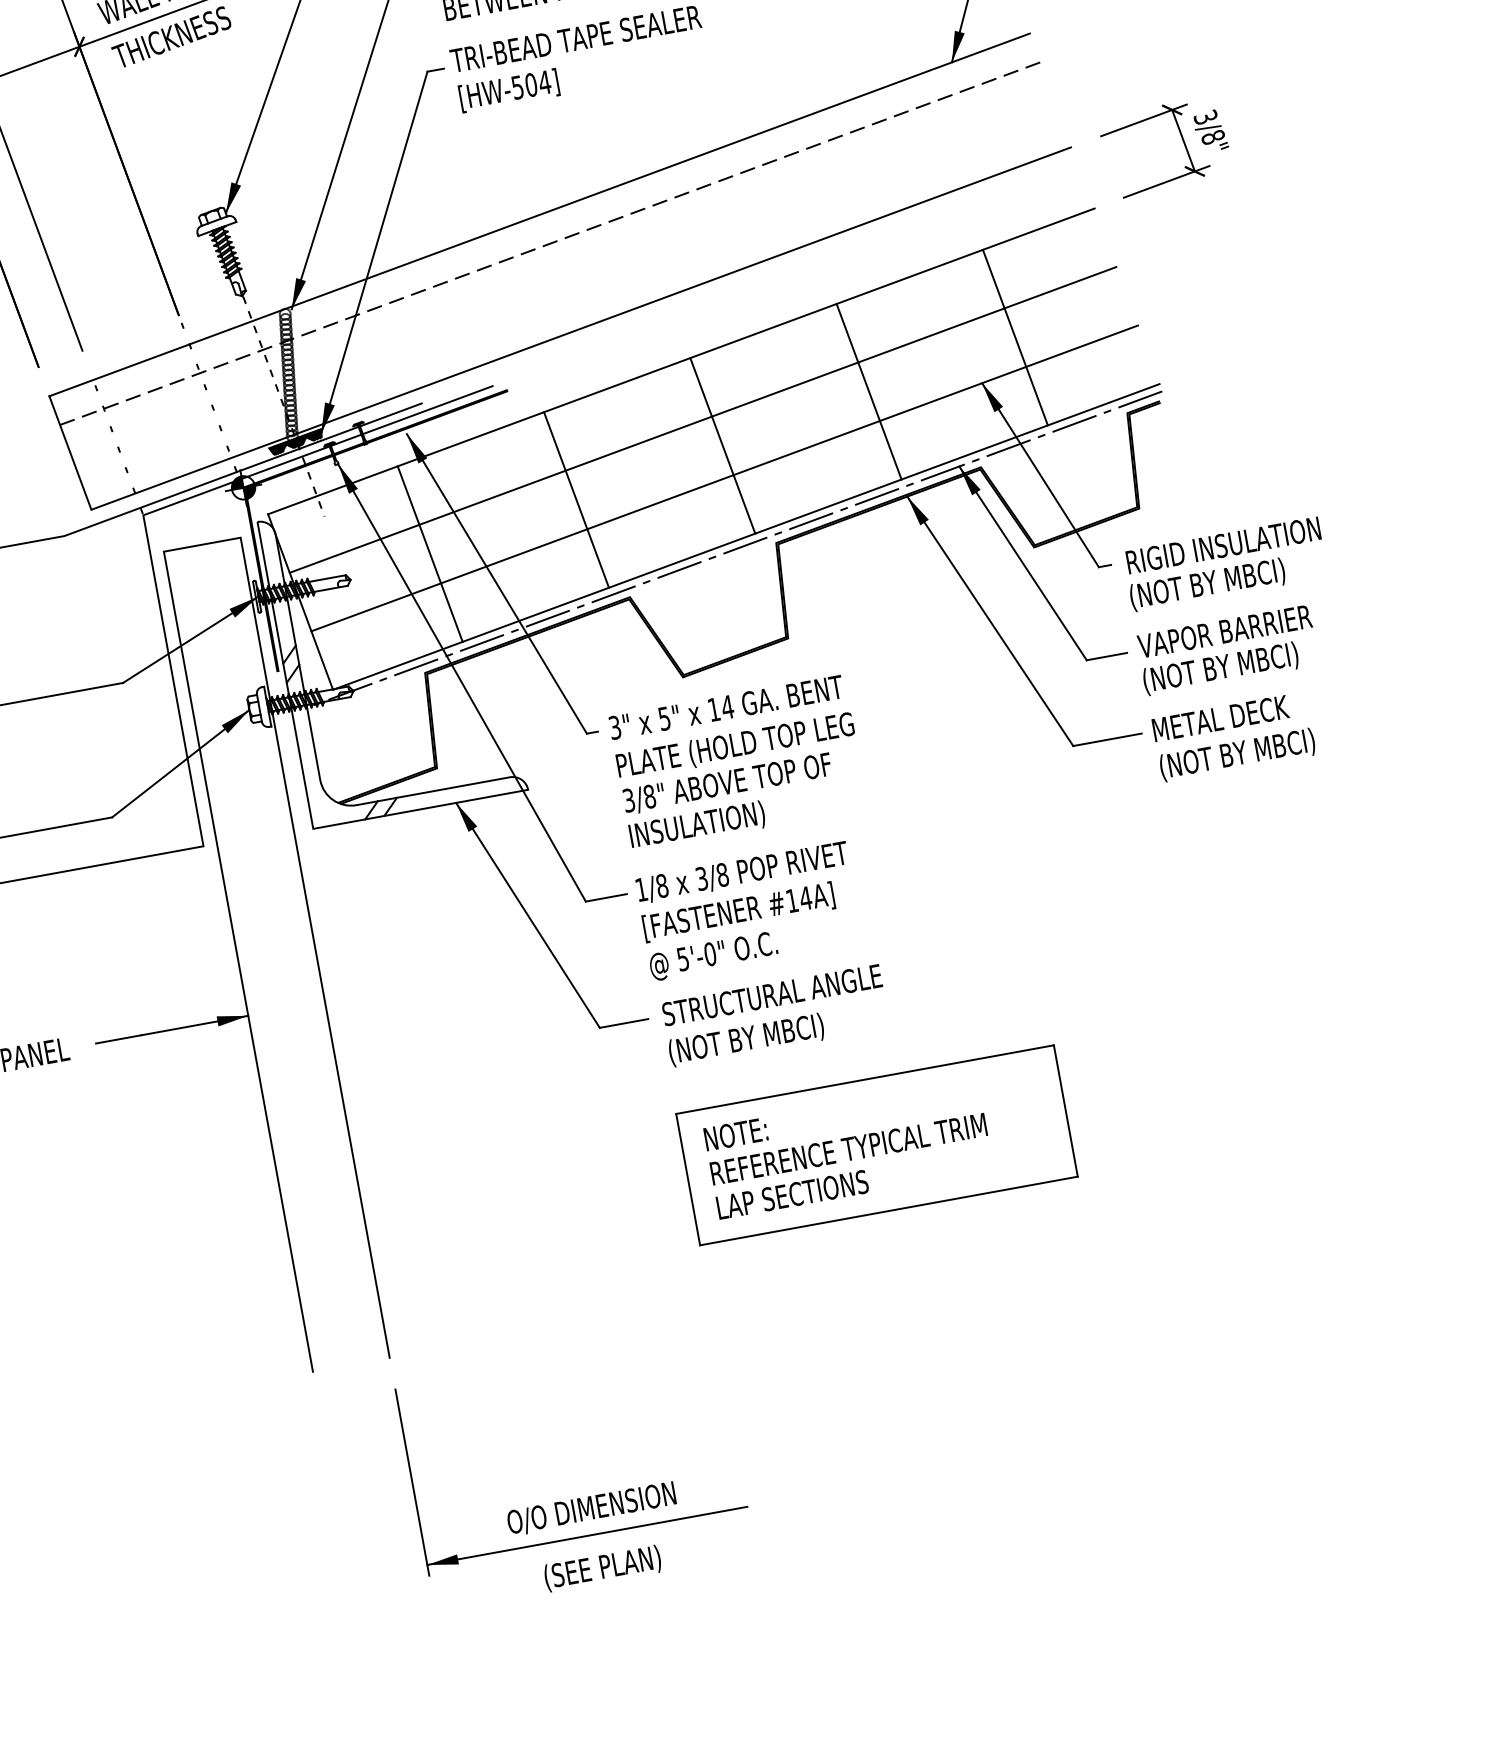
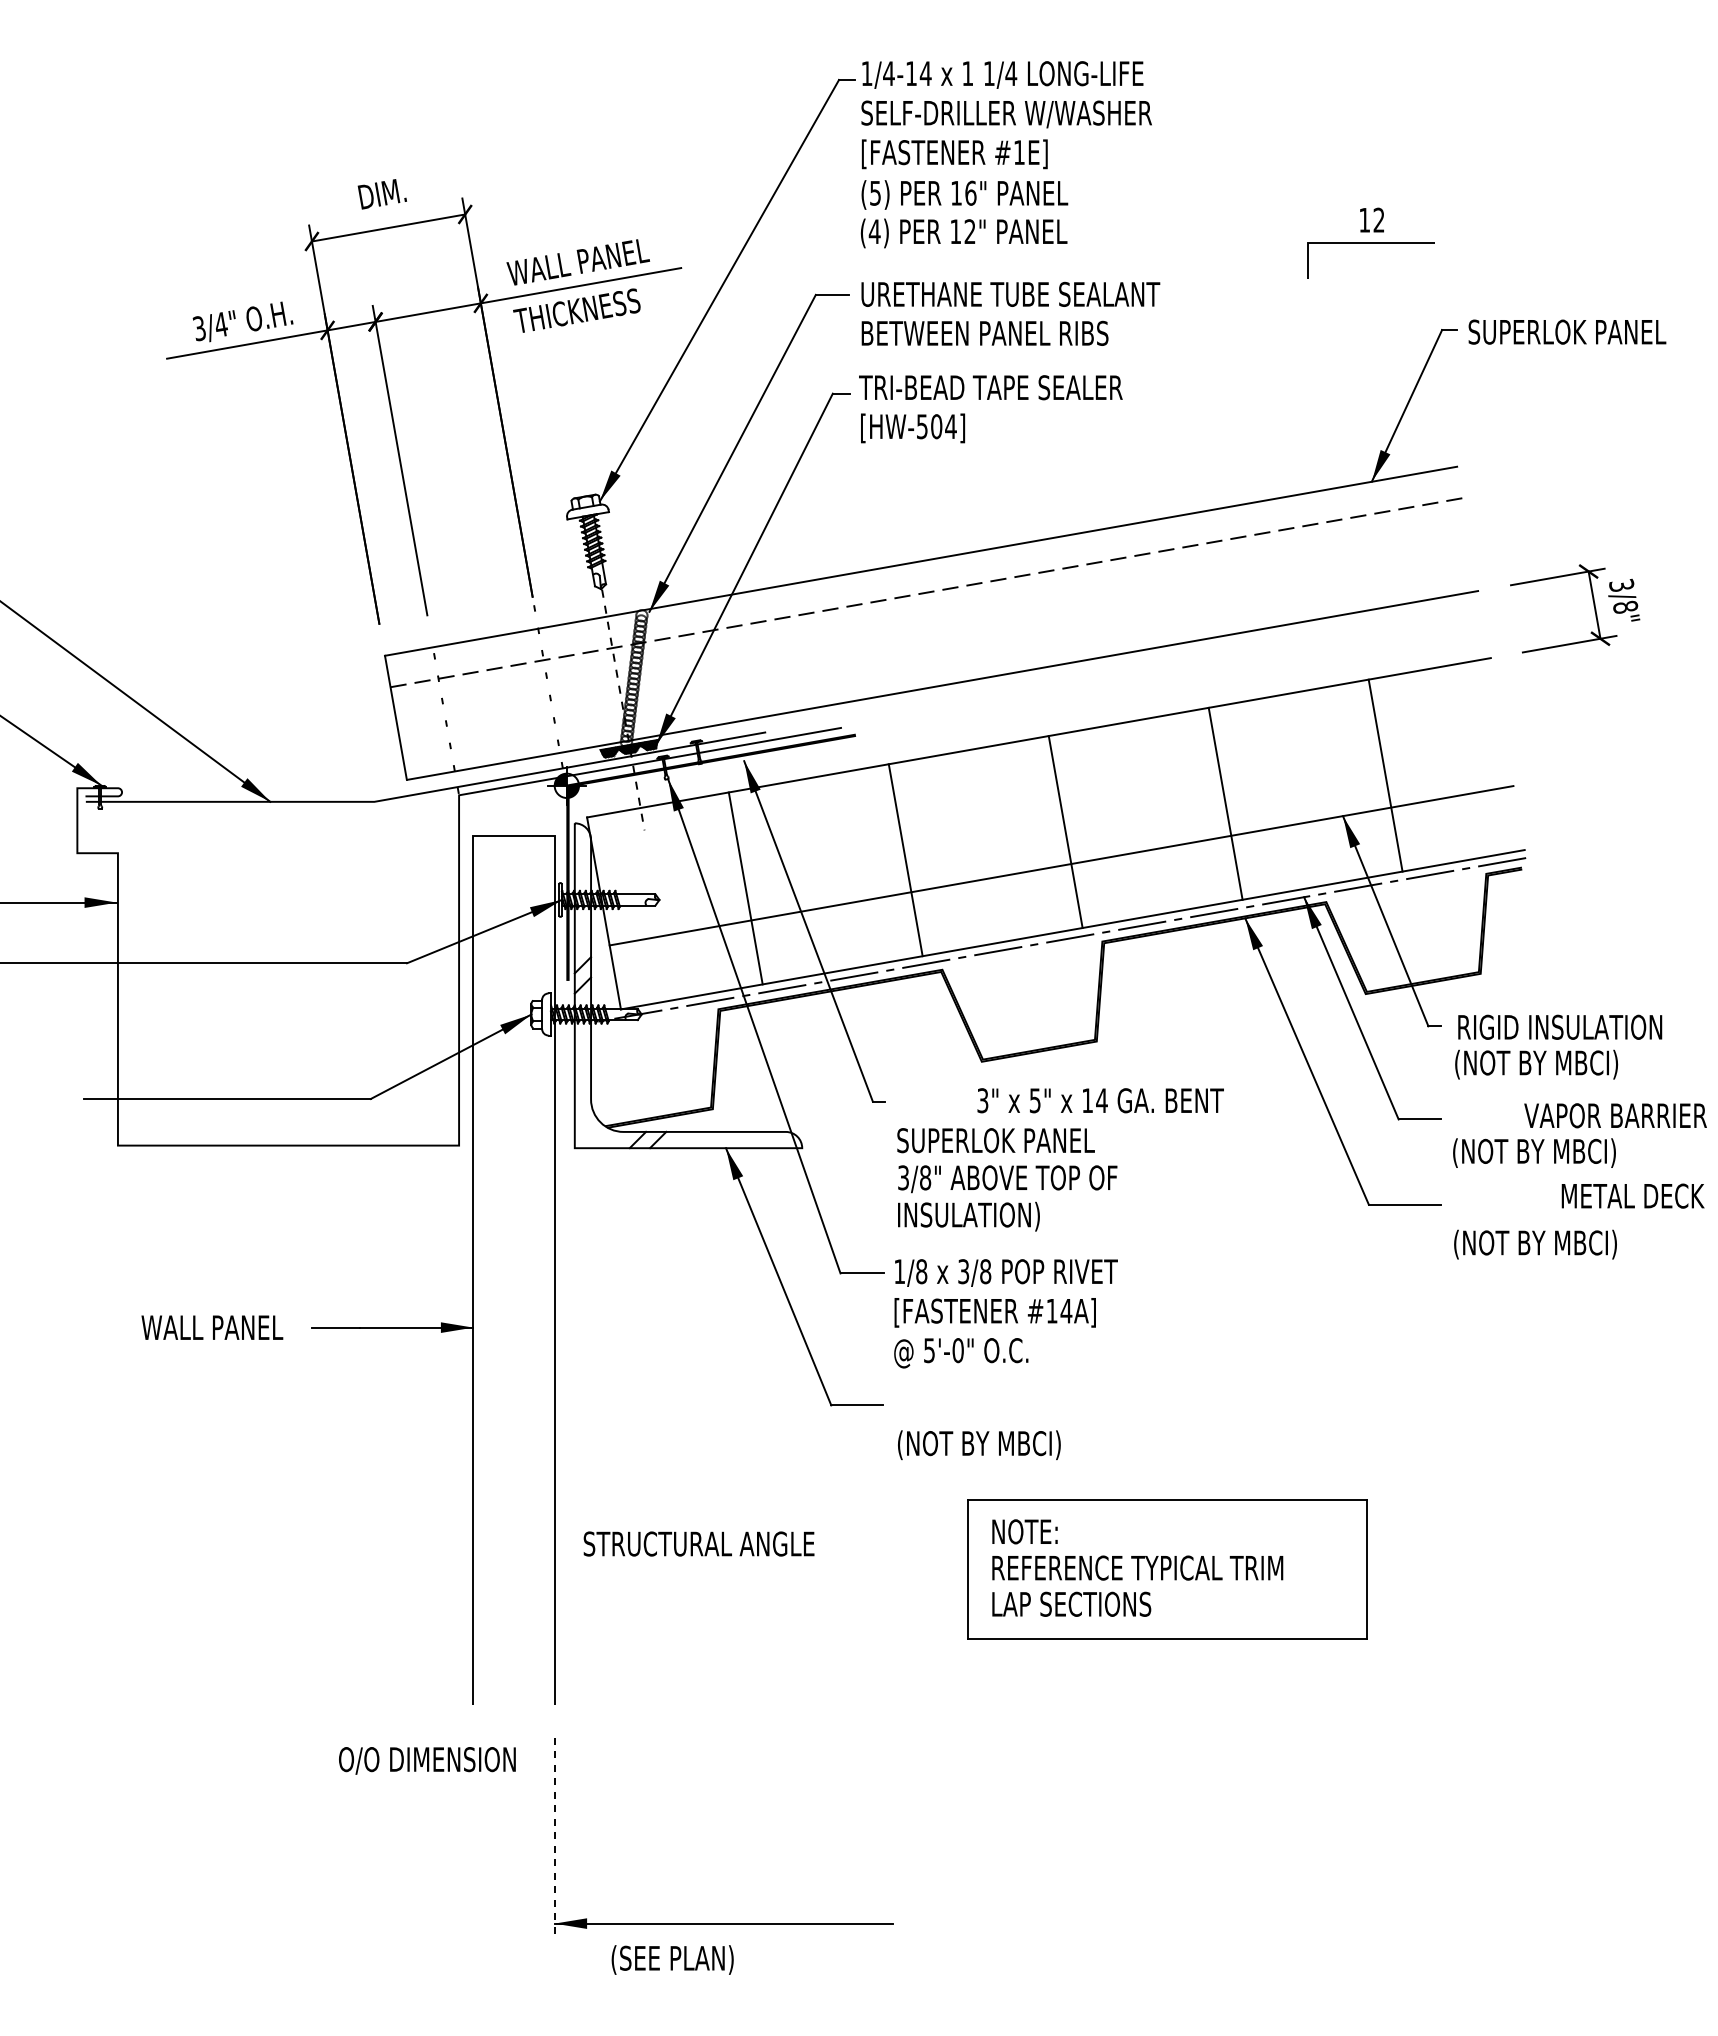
line: (703, 419) -> (1050, 801), removed
text: (1224, 631) -> (1615, 1115), moved
text: (726, 707) -> (1100, 1100), moved
text: (1220, 718) -> (1632, 1195), moved
text: (735, 746) -> (1022, 1142), PLATE (HOLD TOP LEG -> SUPERLOK PANEL
text: (771, 994) -> (698, 1543), moved
part: (877, 1145) -> (1167, 1569), moved
line: (412, 1482) -> (554, 1836), solid -> dashed
text: (591, 1508) -> (427, 1760), moved
text: (602, 1568) -> (672, 1959), moved

